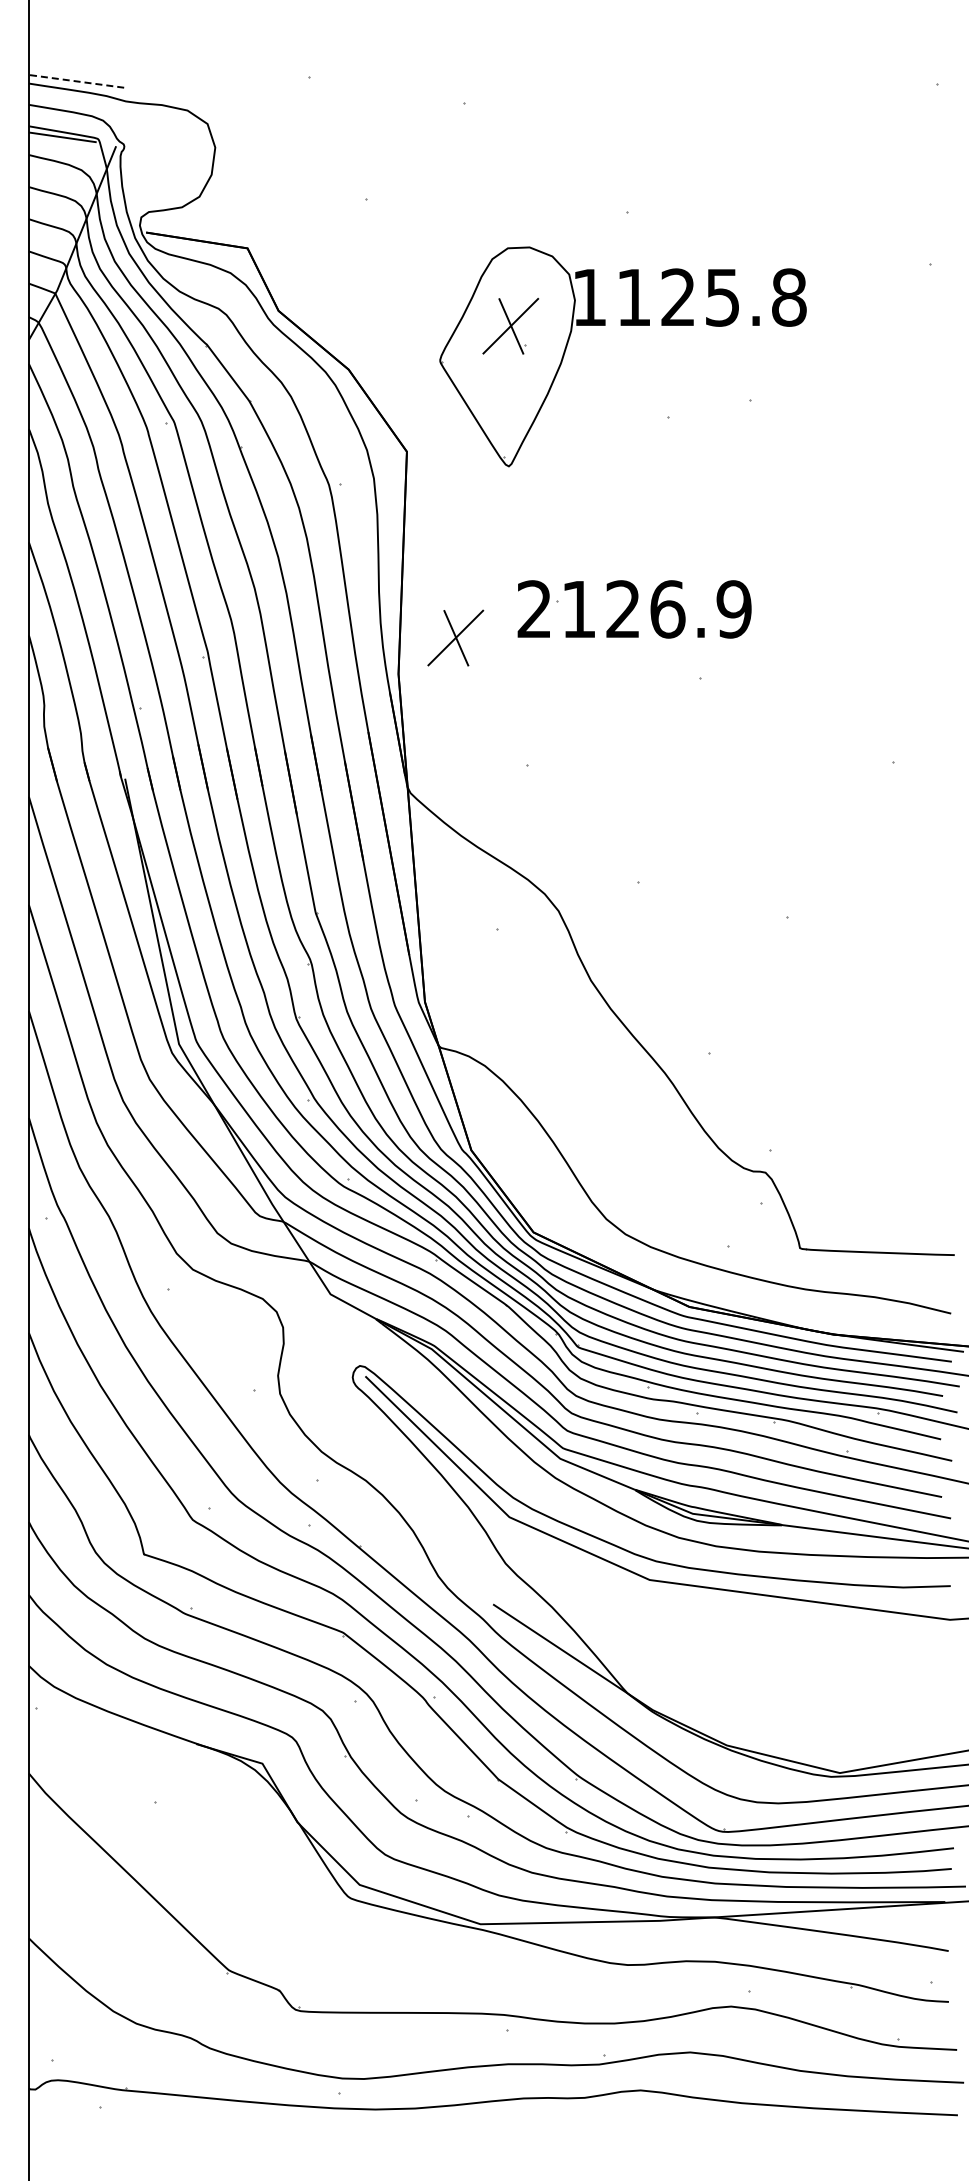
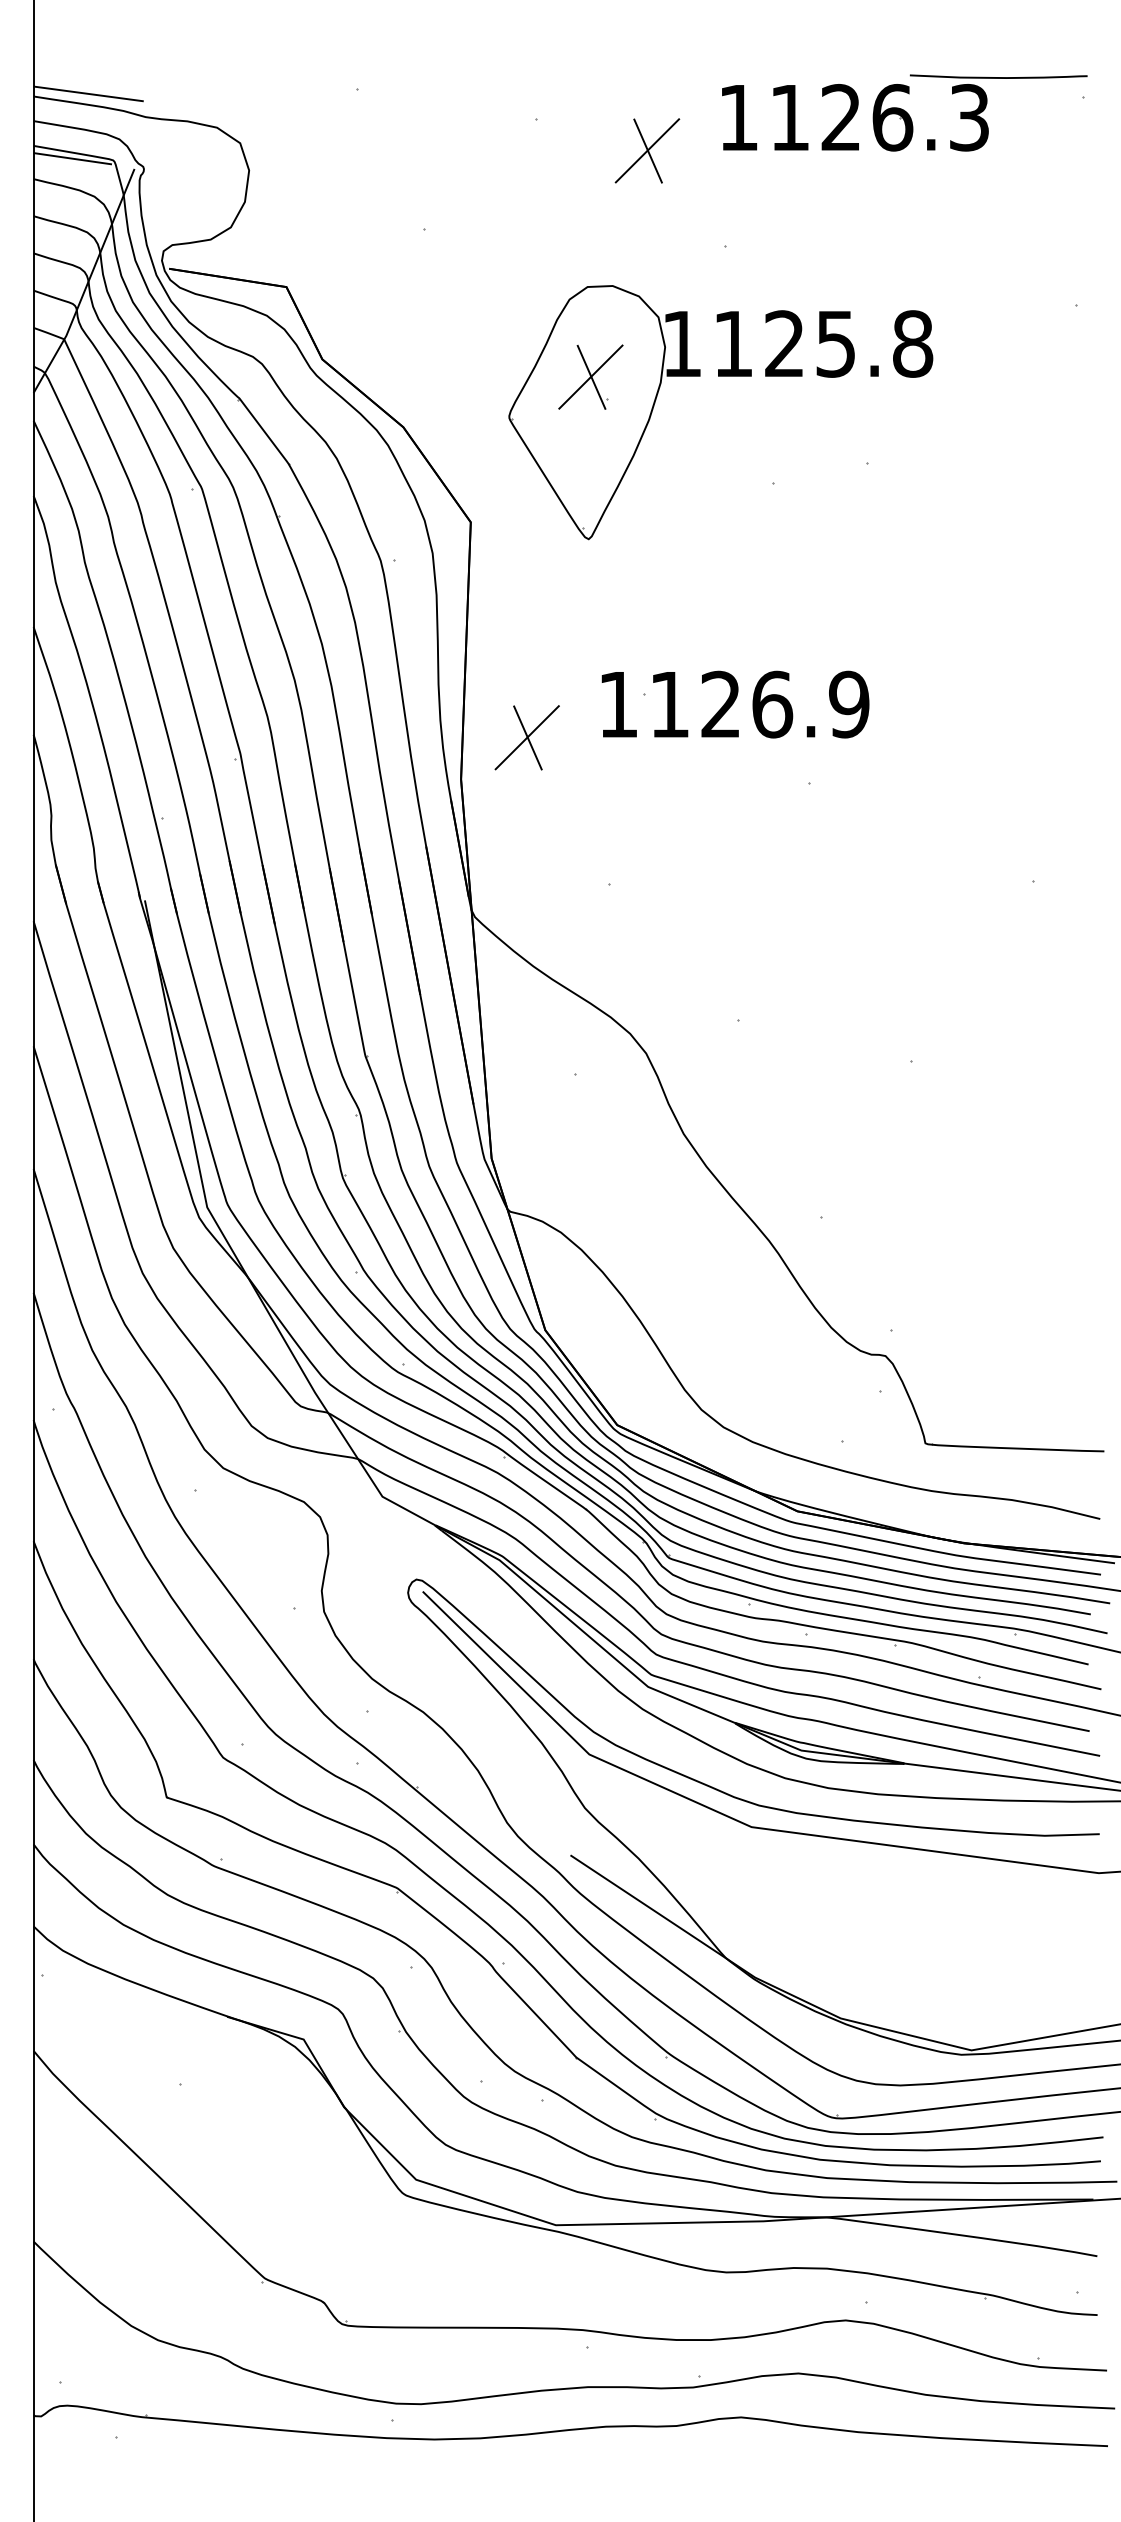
line: (76, 81) -> (88, 94), dashed -> solid
part: (782, 97) -> (905, 112), added
part: (559, 130) -> (647, 150), added
text: (533, 608) -> (617, 703), 2126.9 -> 1126.9

